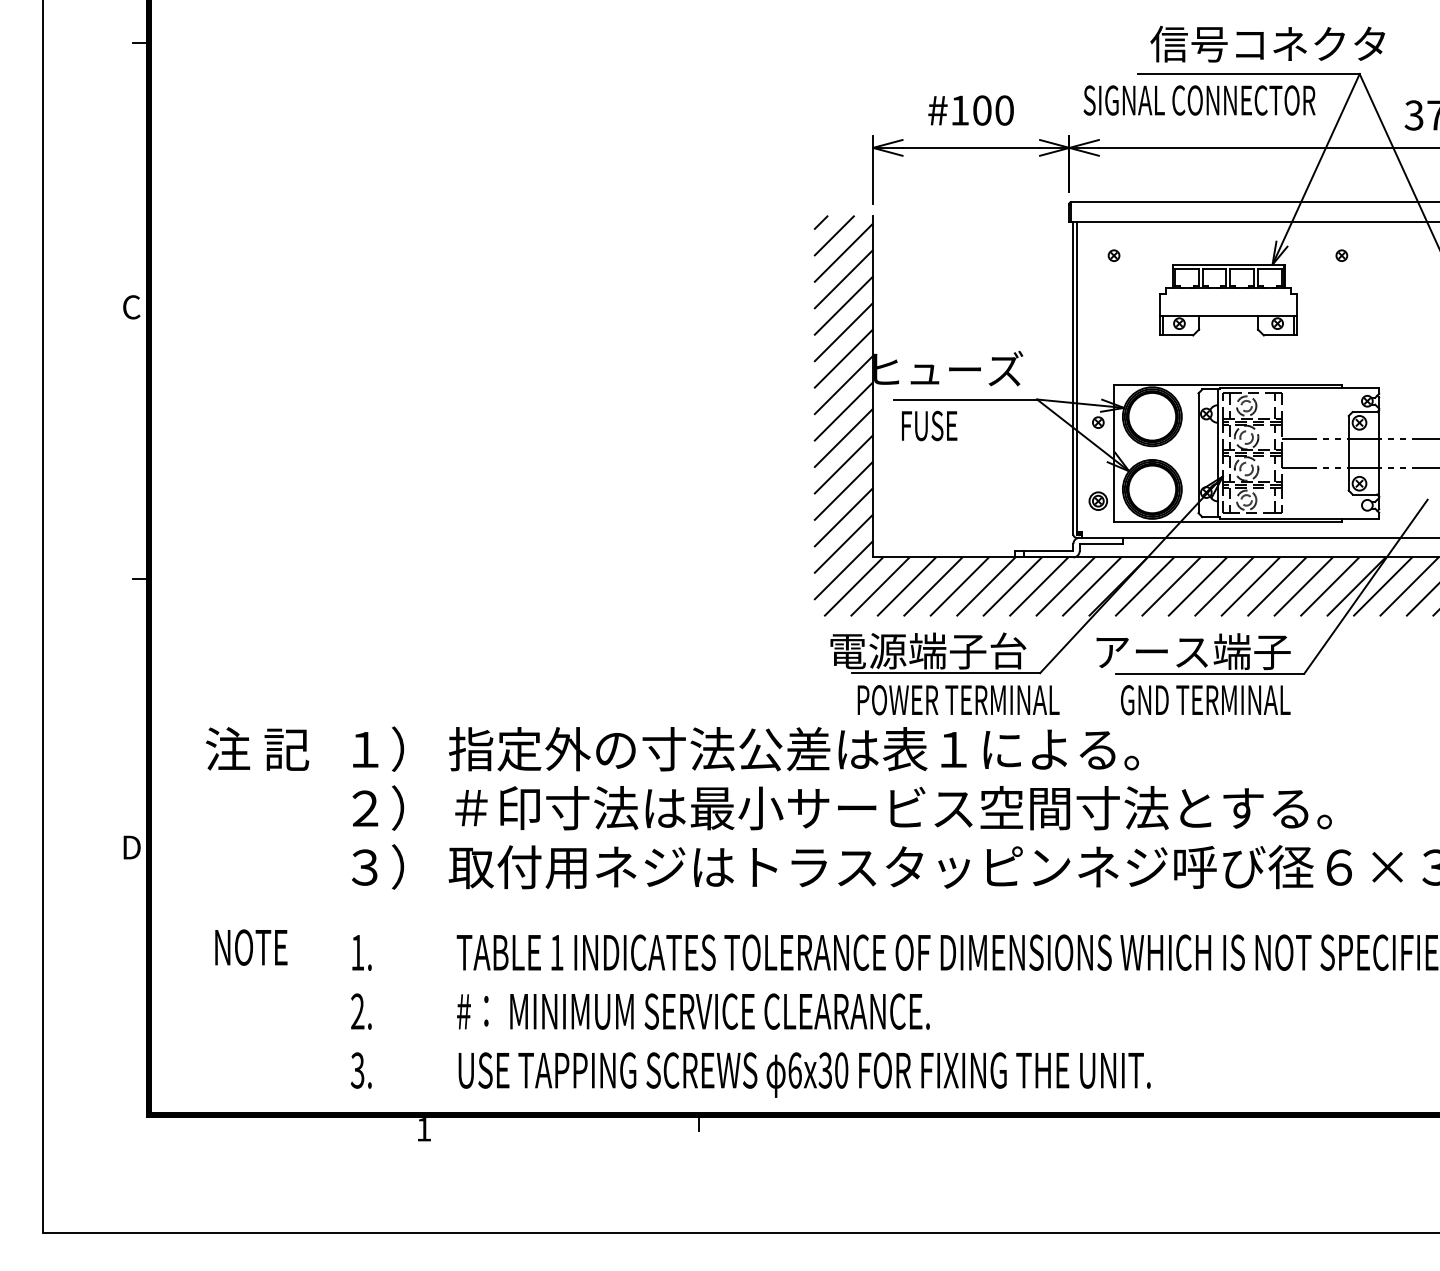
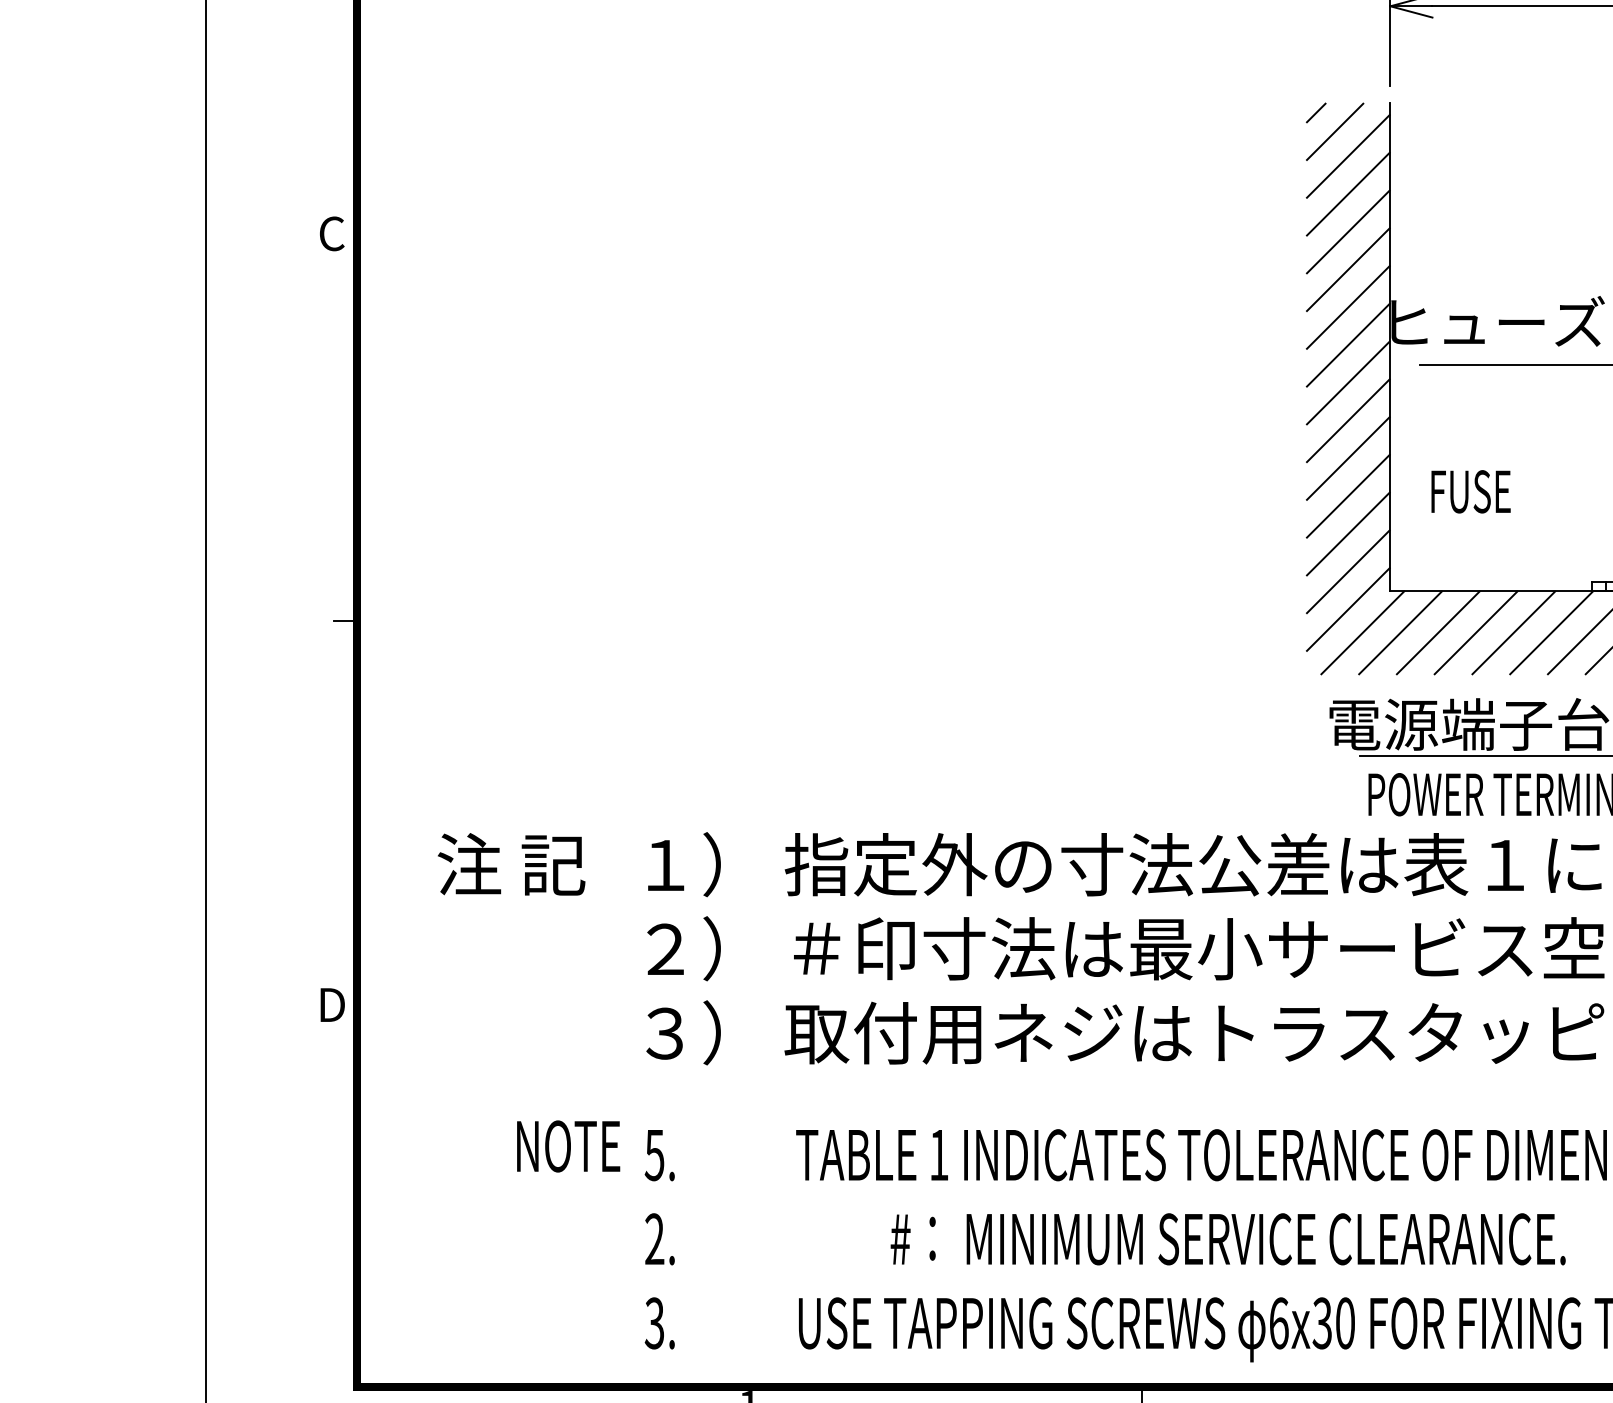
text: (929, 425) -> (1470, 491), moved
text: (251, 947) -> (568, 1146), moved
text: (357, 952) -> (654, 1154), 1. -> 5.
text: (693, 1011) -> (1228, 1239), moved

